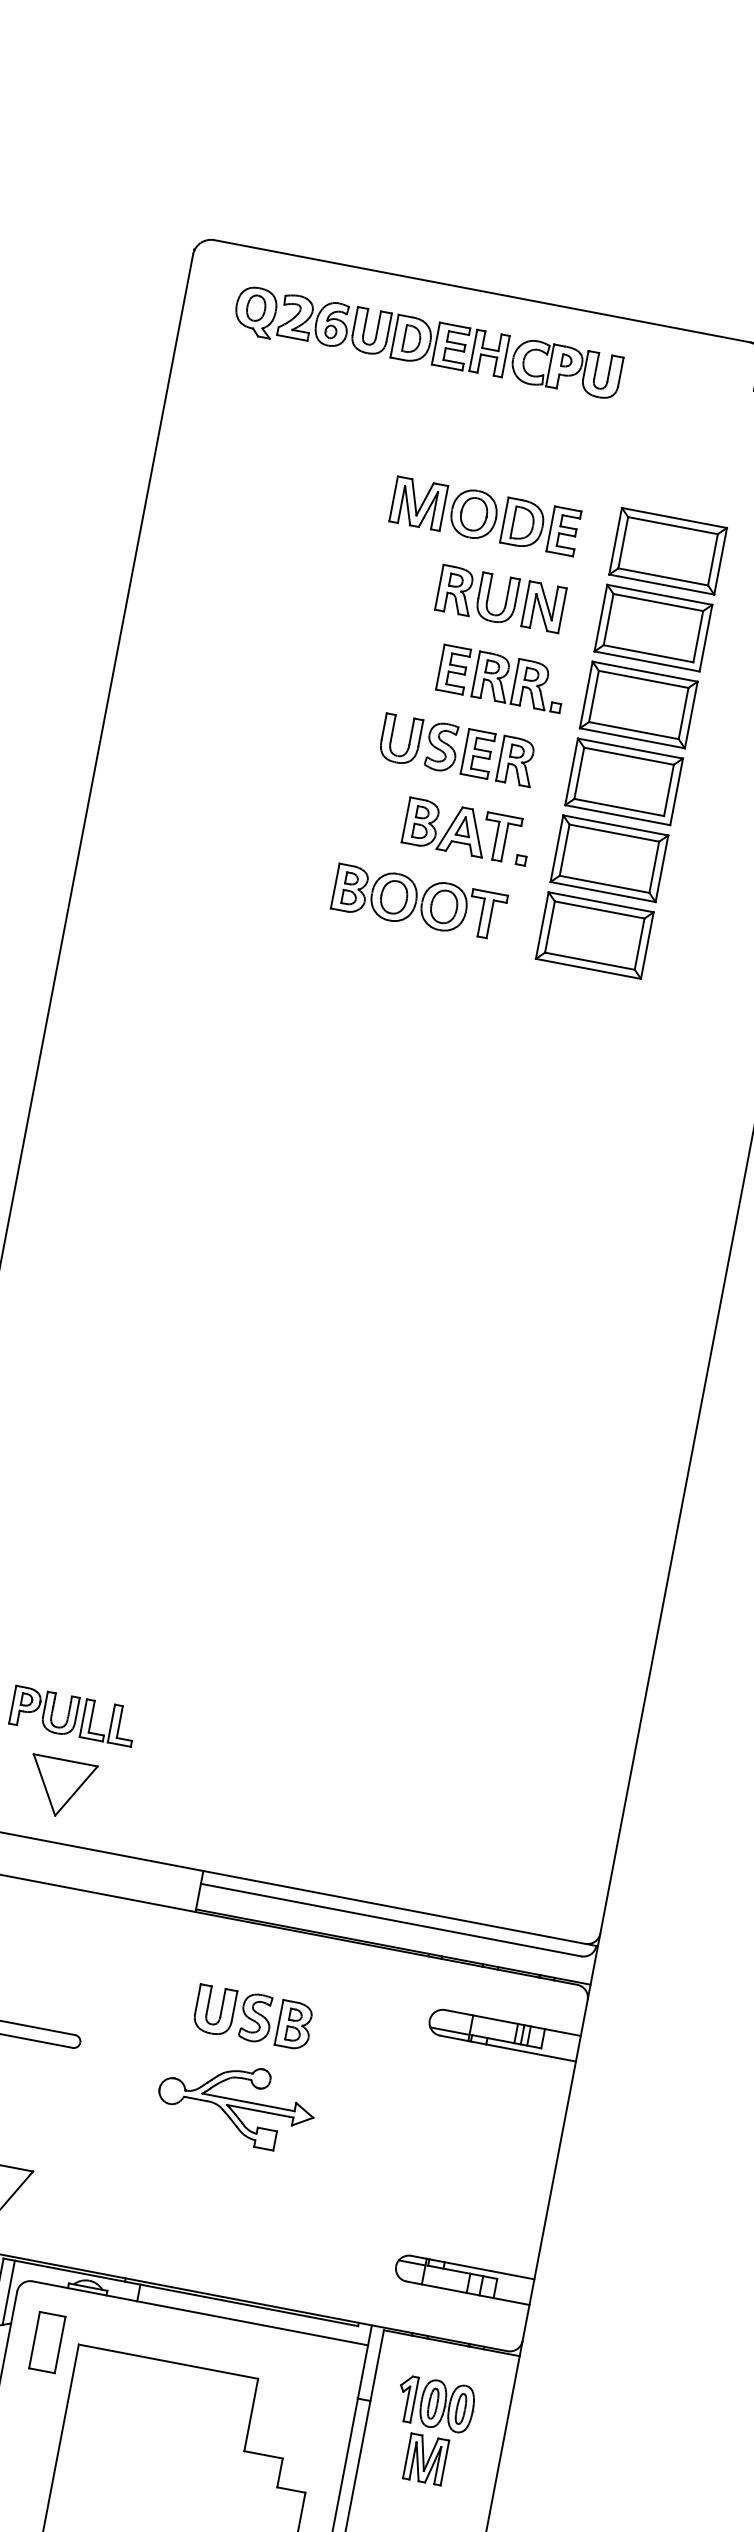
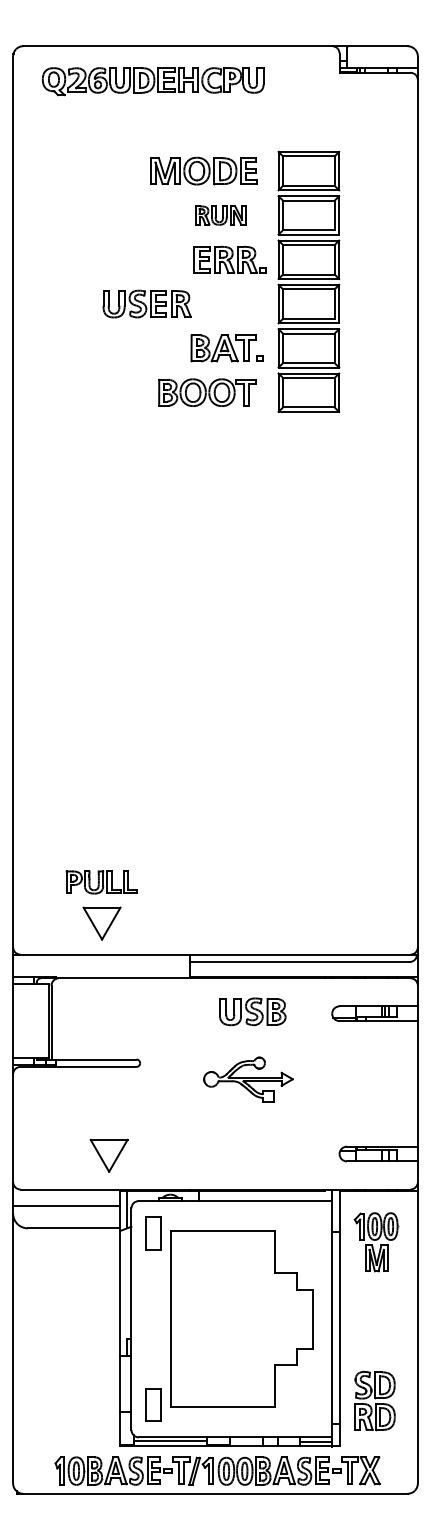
part: (500, 598) -> (220, 215), size x0.7
part: (457, 748) -> (146, 303), moved
part: (253, 2016) -> (252, 1011), moved
part: (236, 2103) -> (248, 1079), moved

